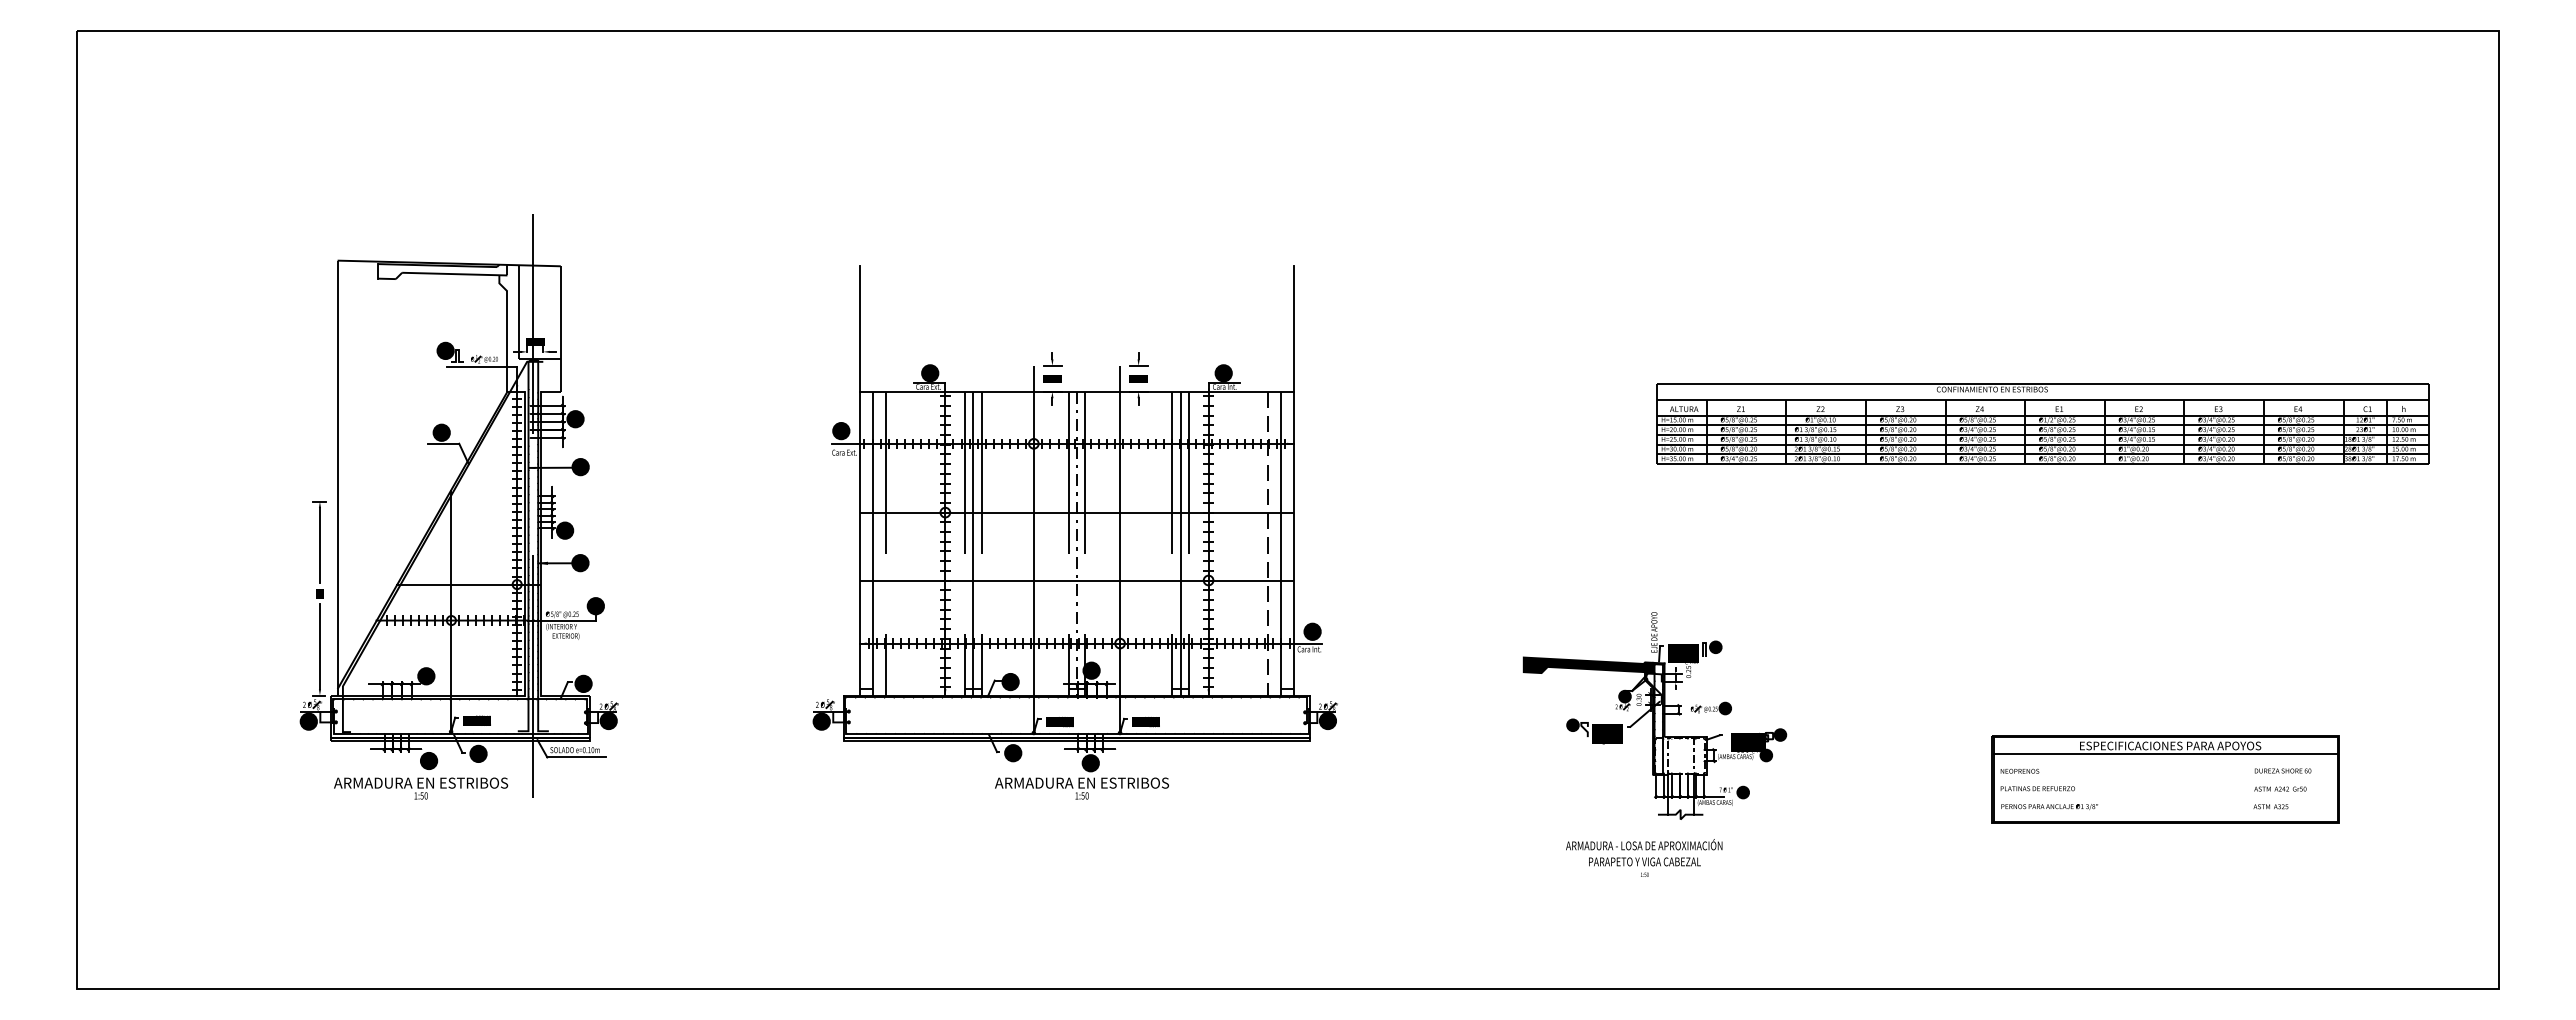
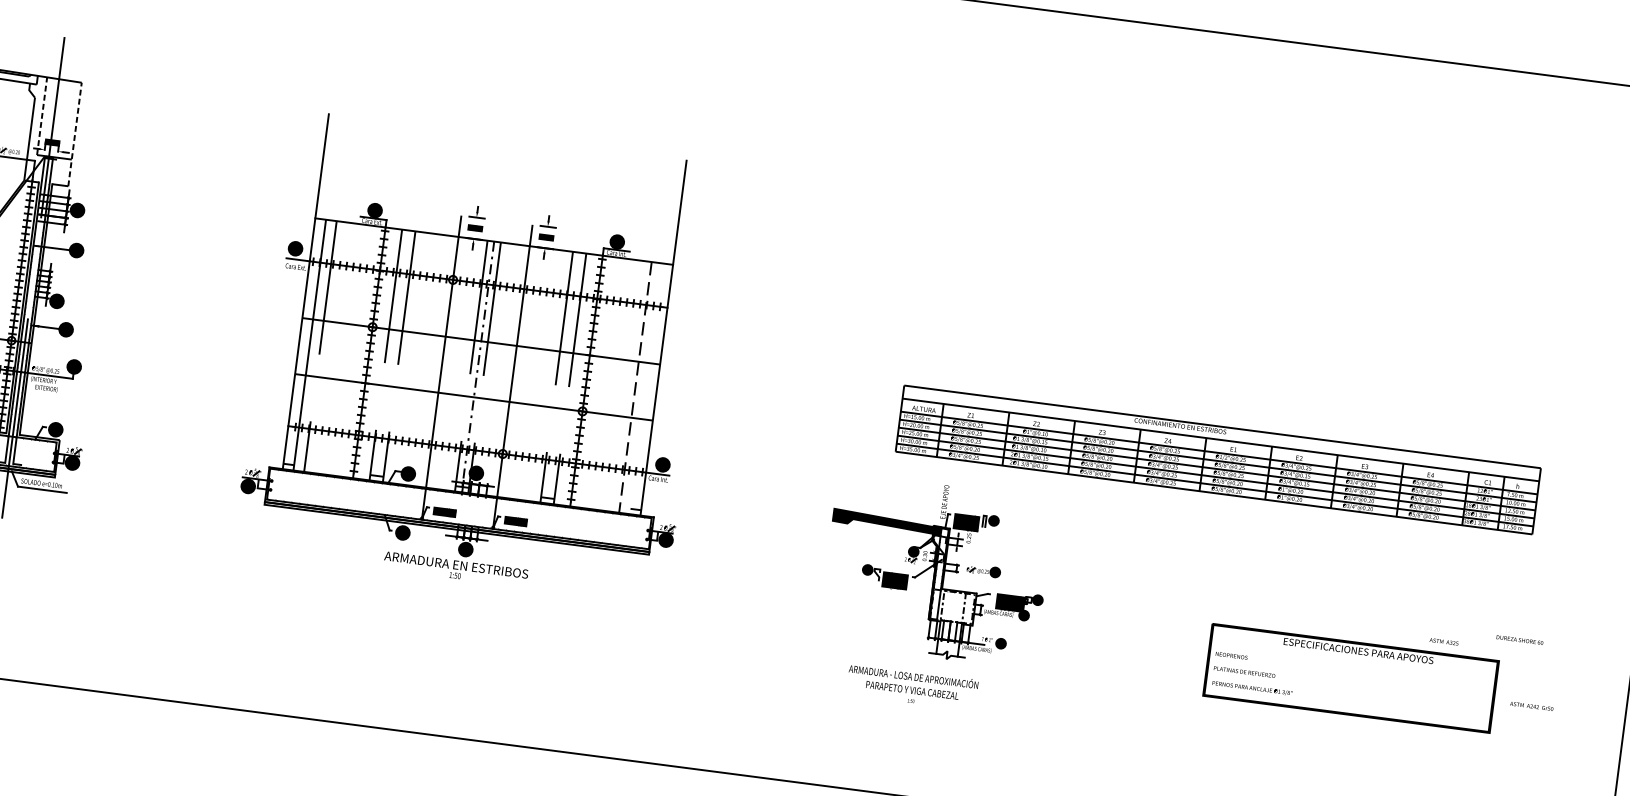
line: (518, 311) -> (41, 115), solid -> dashed
line: (560, 329) -> (74, 134), solid -> dashed
part: (2042, 423) -> (1218, 459), moved
line: (973, 543) -> (392, 355), removed
line: (1180, 543) -> (563, 377), removed
line: (1280, 543) -> (645, 388), removed
line: (2165, 754) -> (1353, 657), removed
text: (2282, 770) -> (1519, 639), moved
text: (2280, 788) -> (1531, 705), moved
text: (2270, 806) -> (1443, 641), moved

